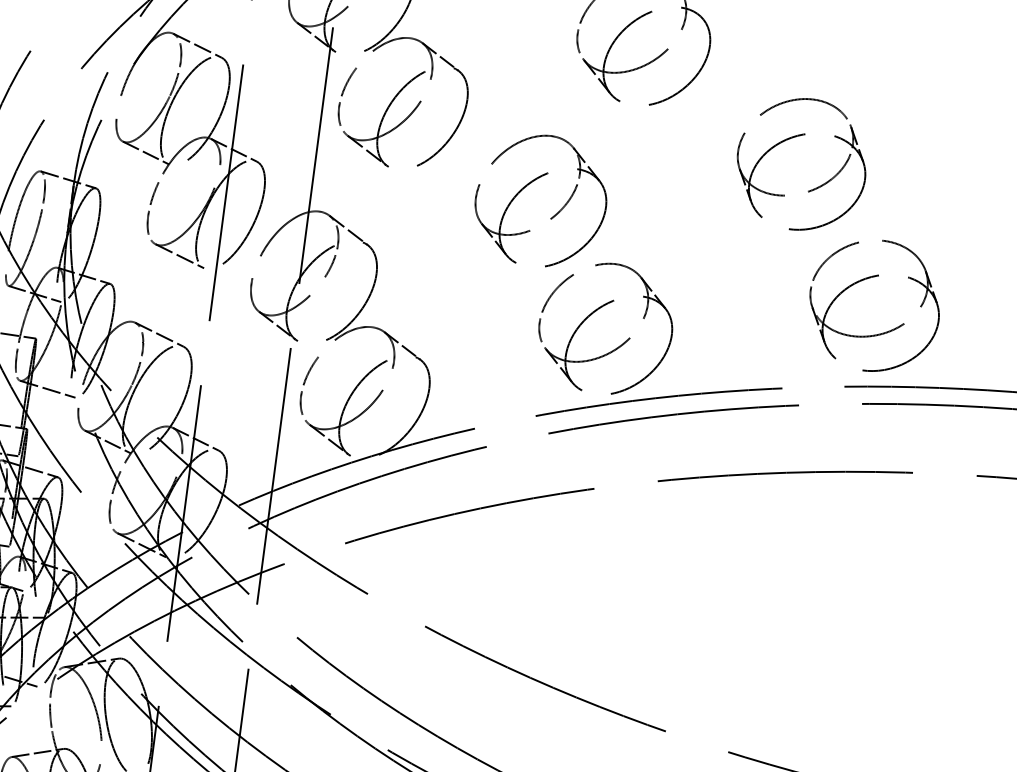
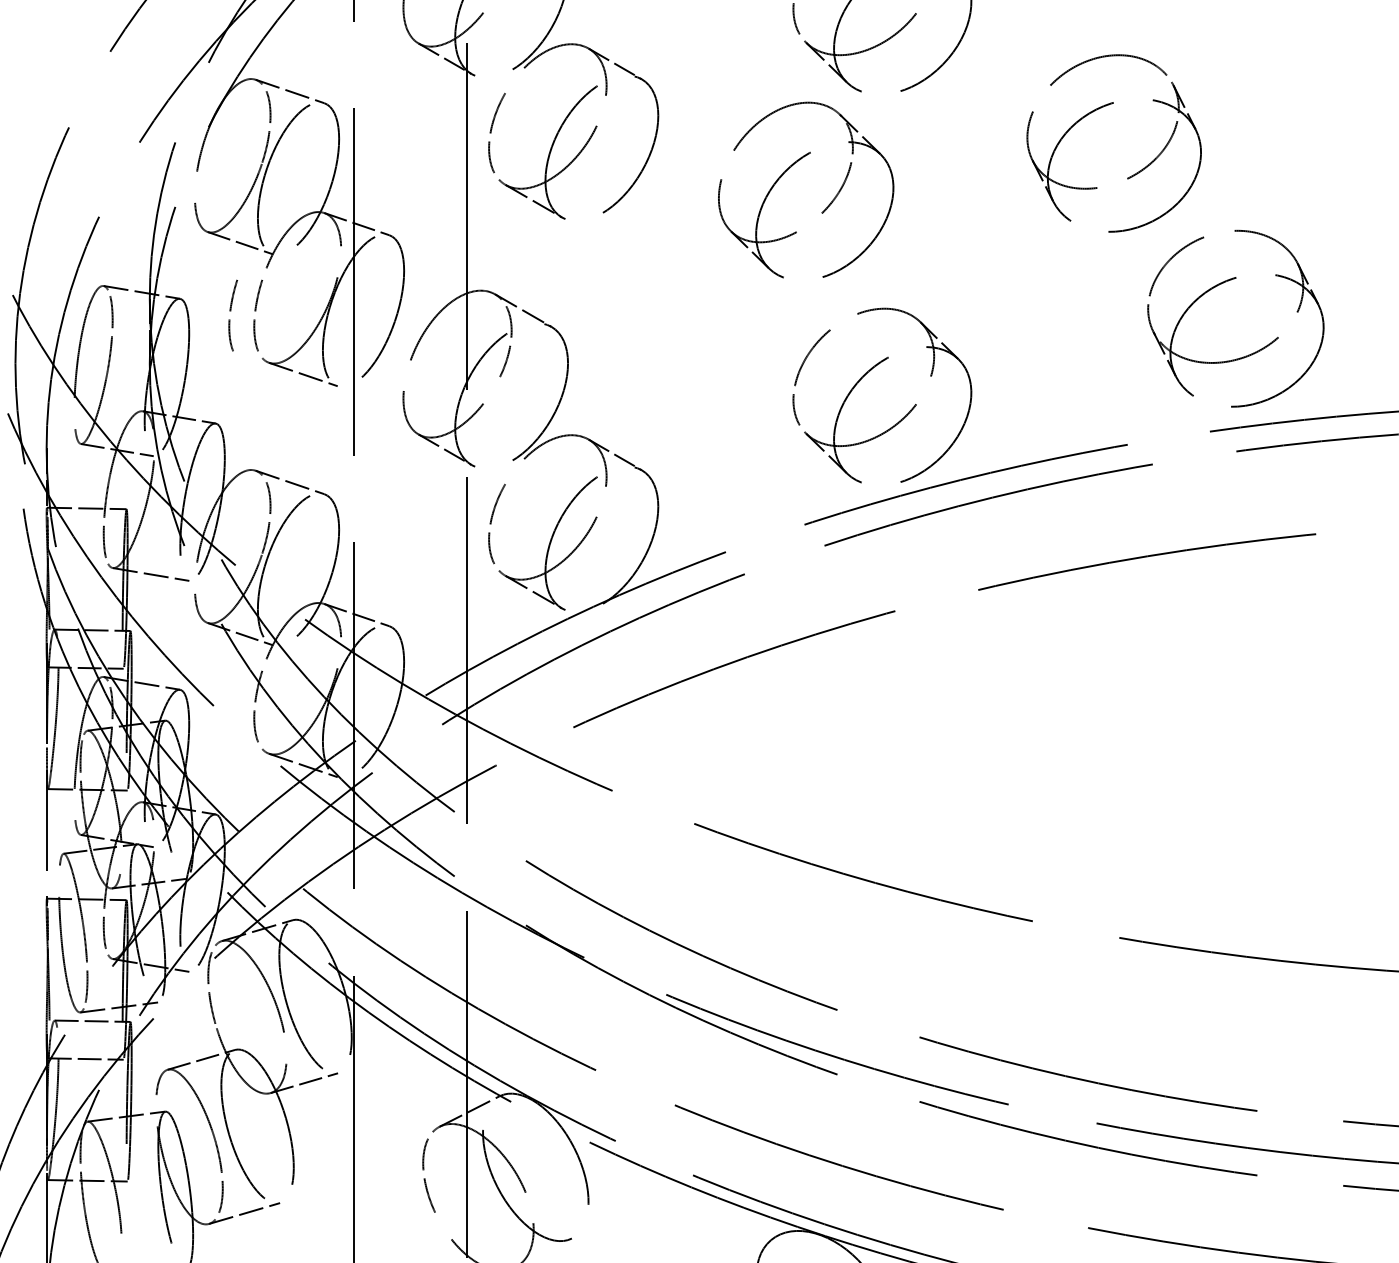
part: (532, 182) -> (791, 167), moved
curve: (132, 202) -> (231, 311), added

